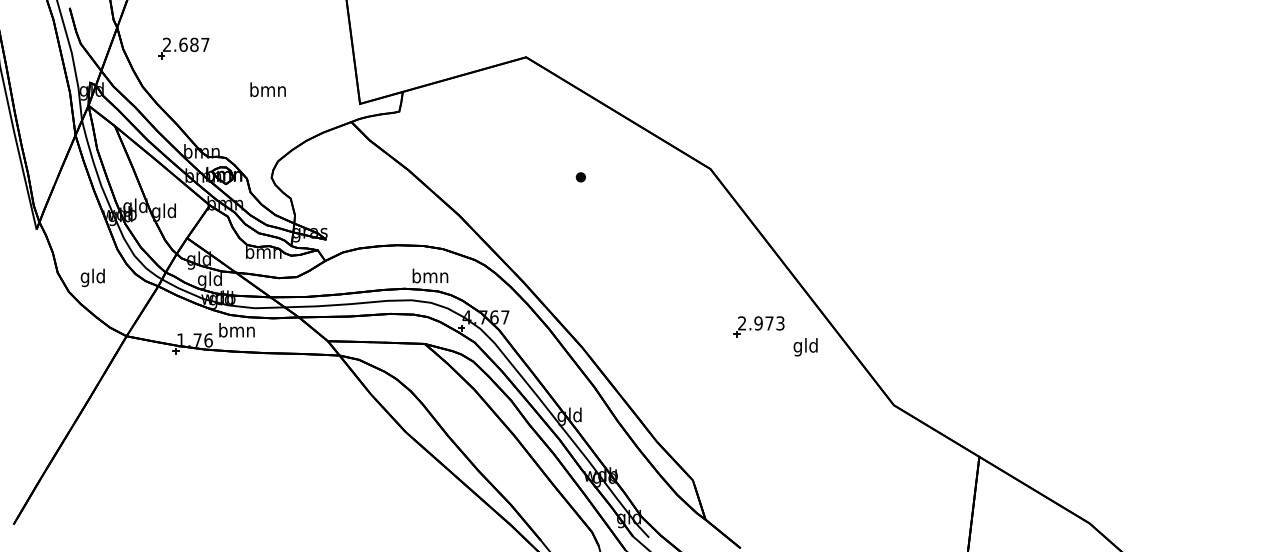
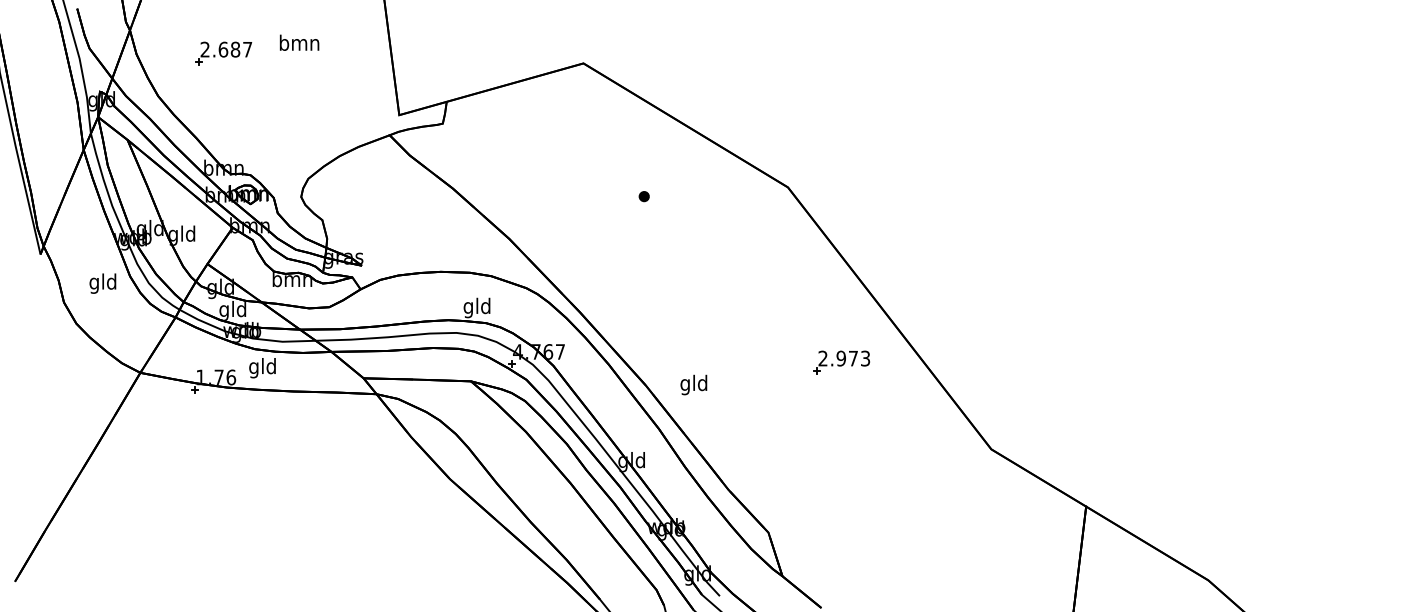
part: (183, 48) -> (223, 53), moved
text: (267, 89) -> (298, 42), moved
text: (92, 277) -> (102, 283), moved
text: (430, 277) -> (477, 307), bmn -> gld
text: (236, 331) -> (262, 367), bmn -> gld
text: (805, 347) -> (693, 385), moved

